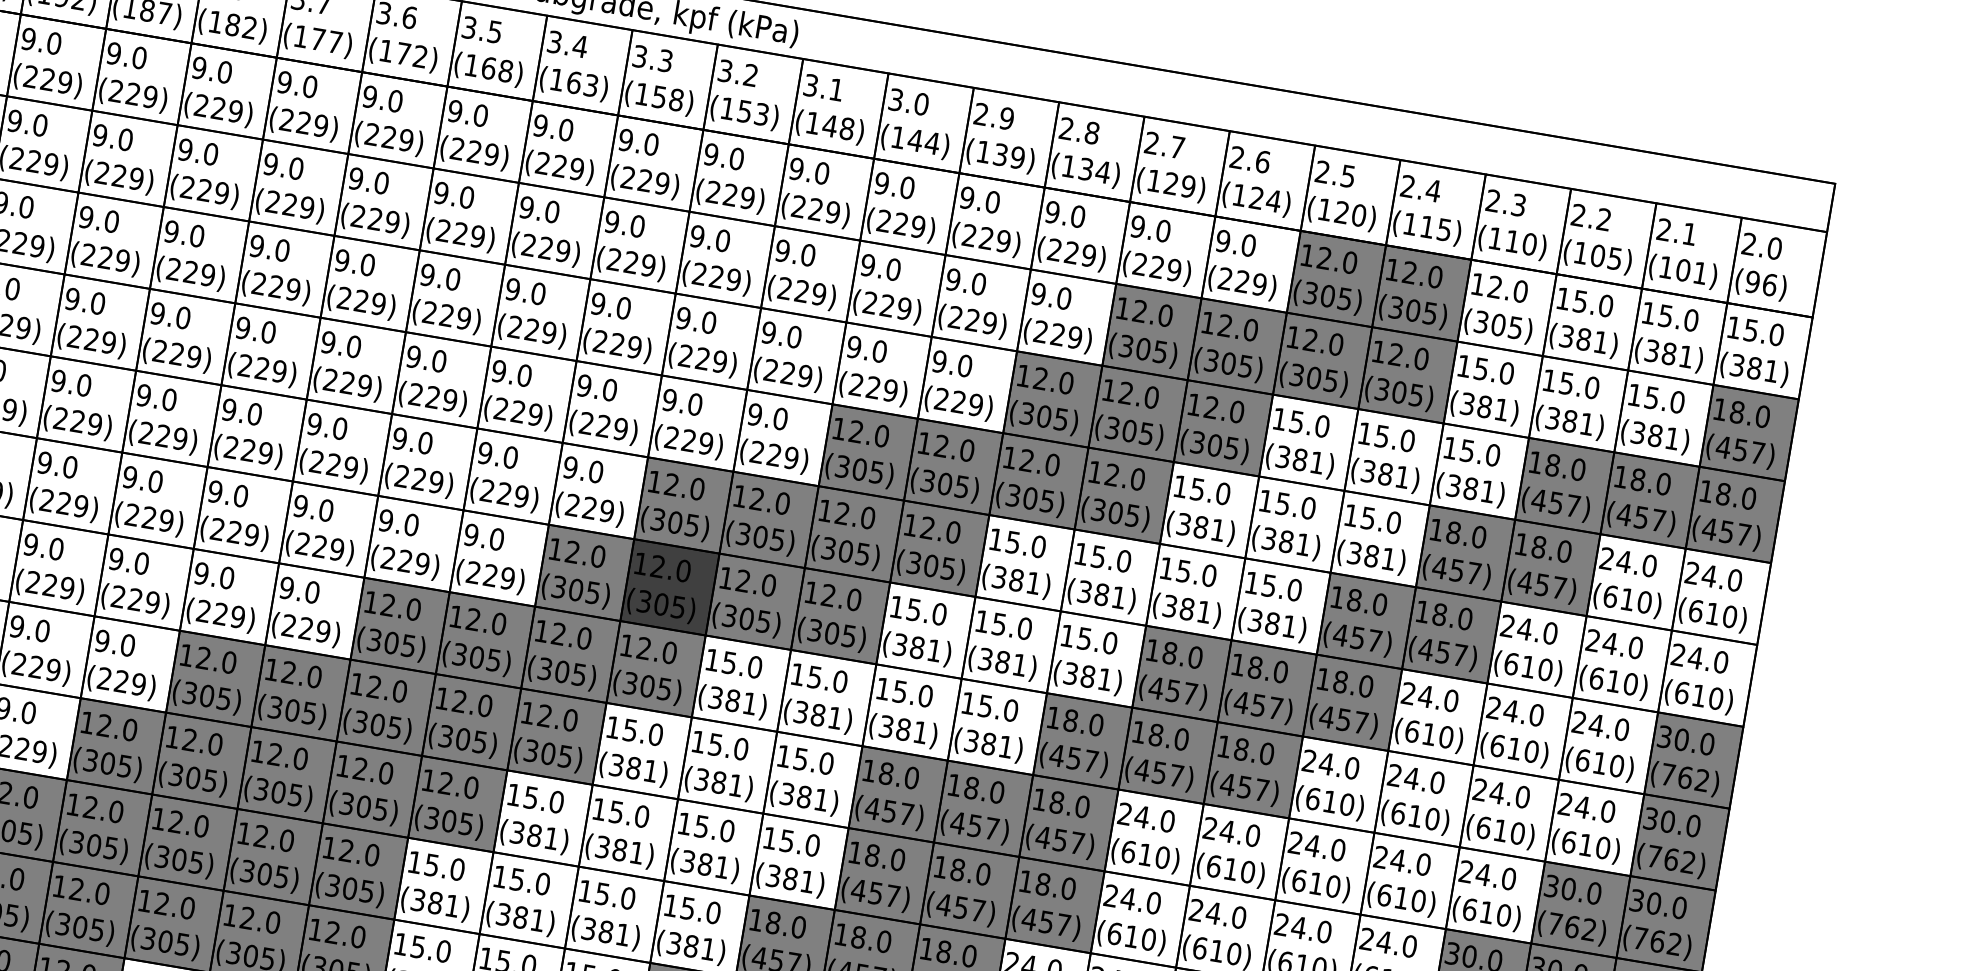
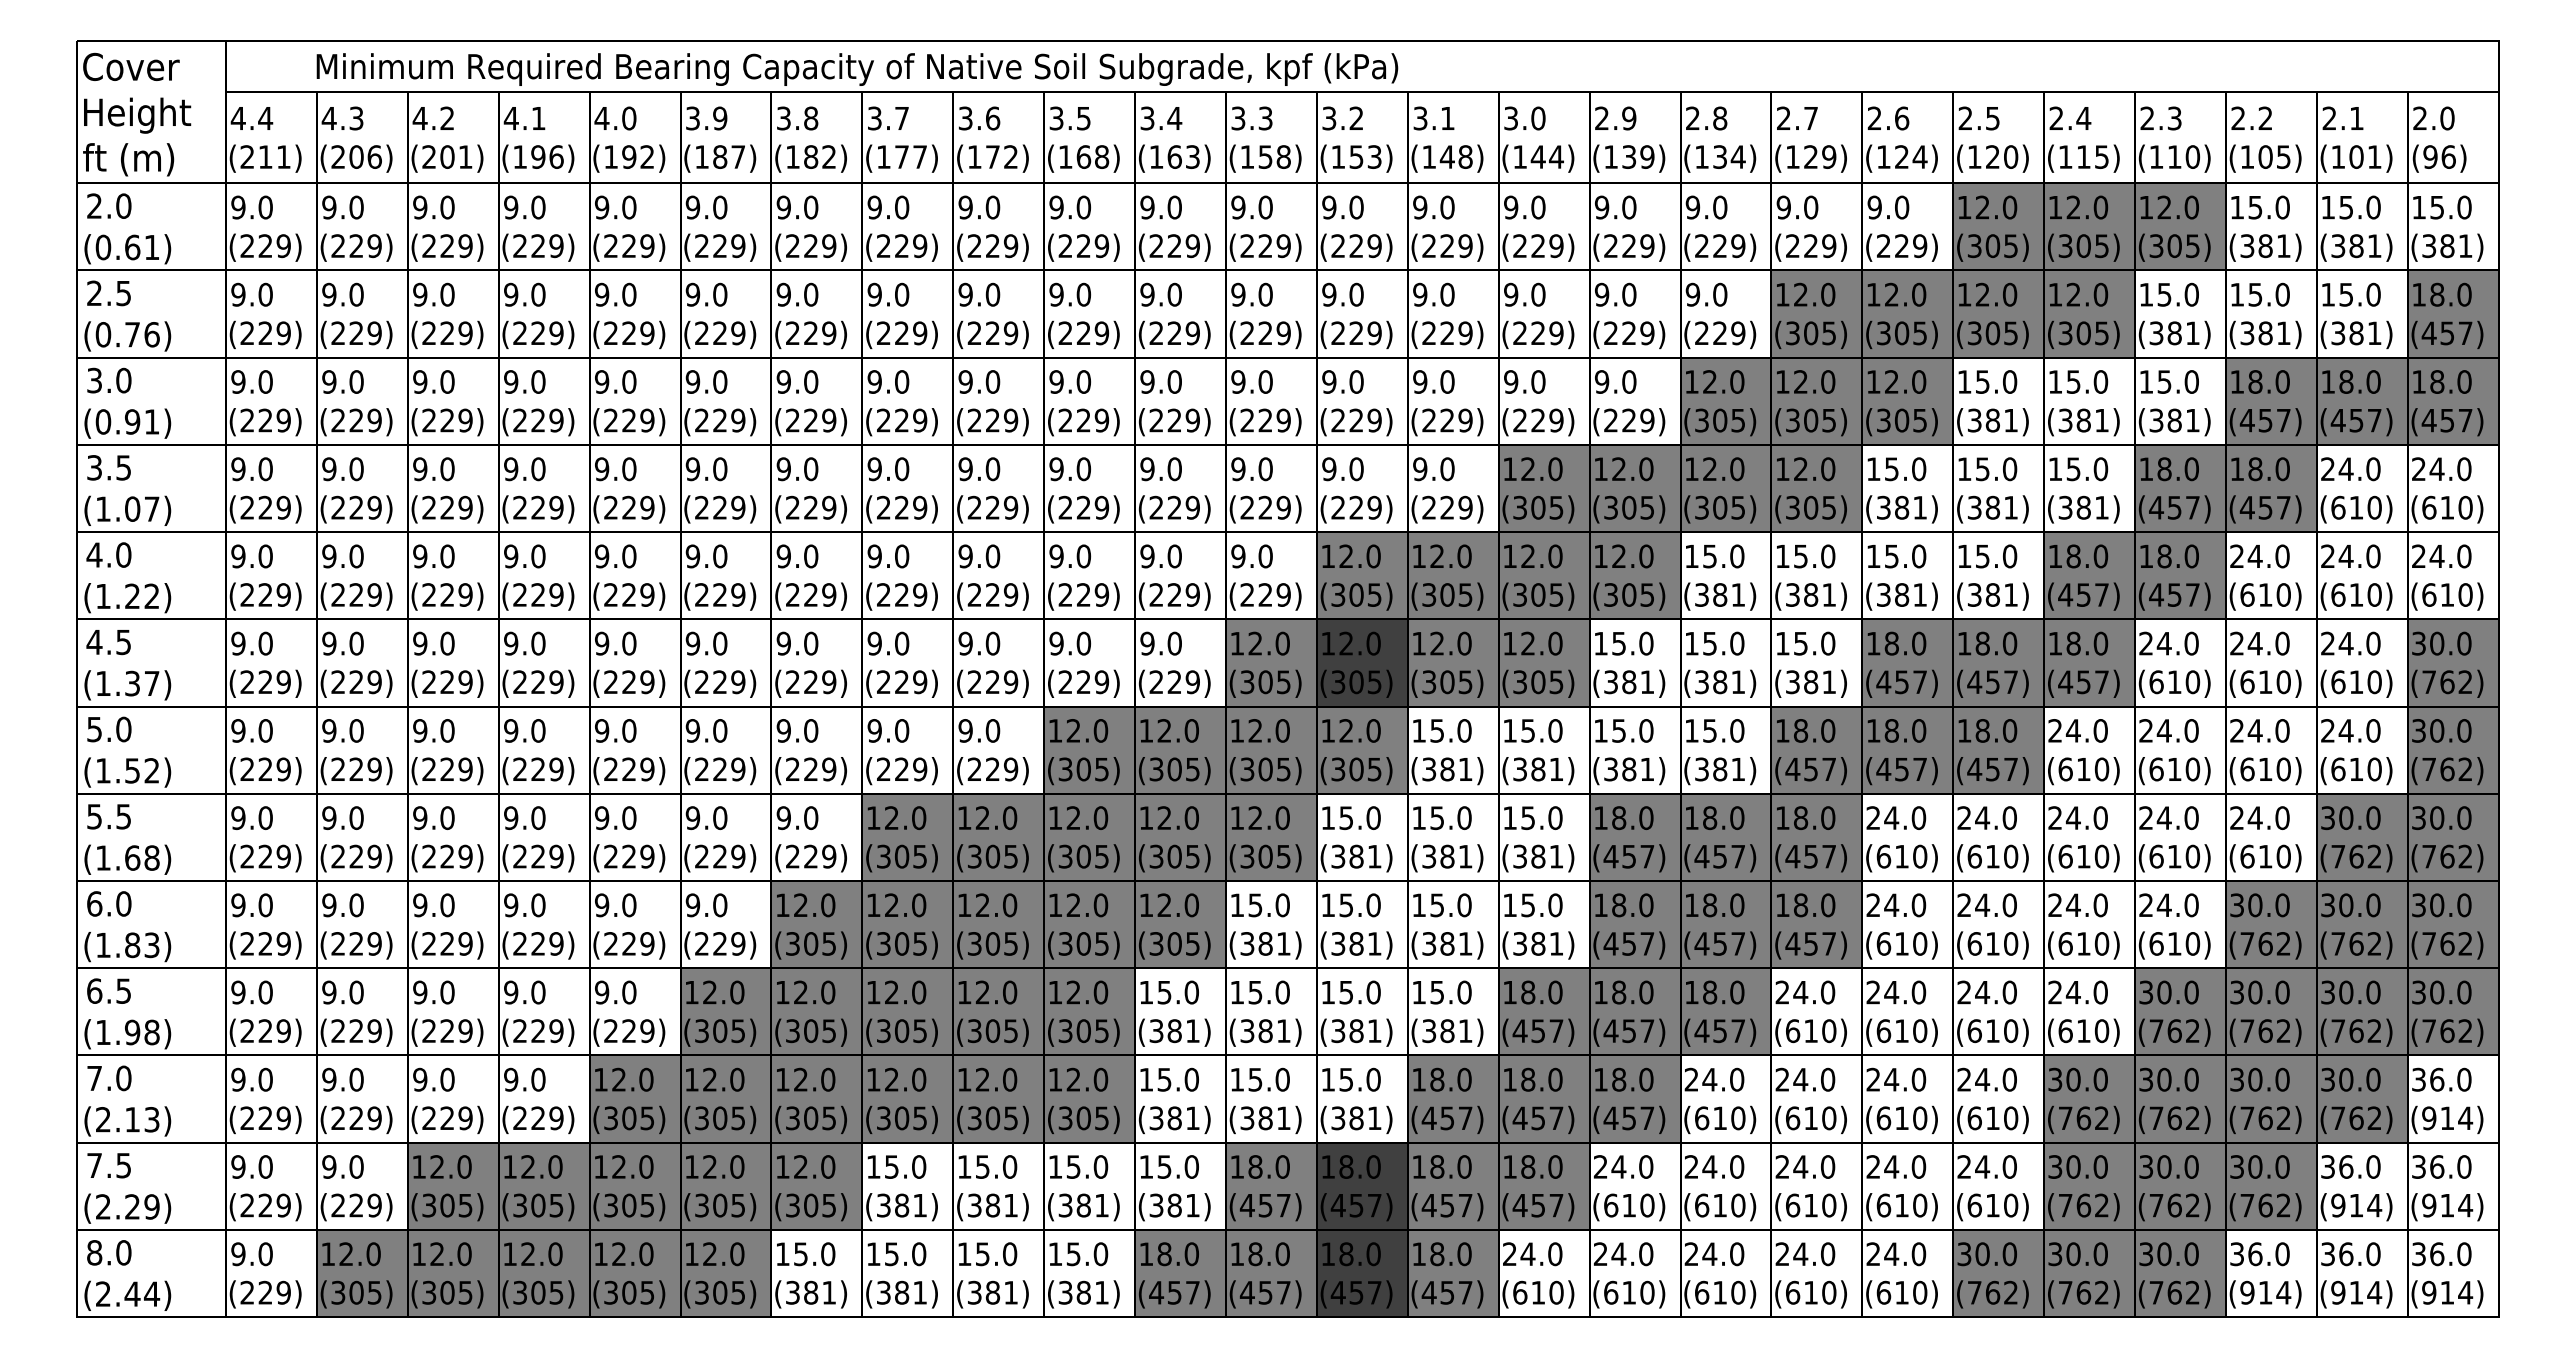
fill: (1507, 307) -> (2180, 226), added

